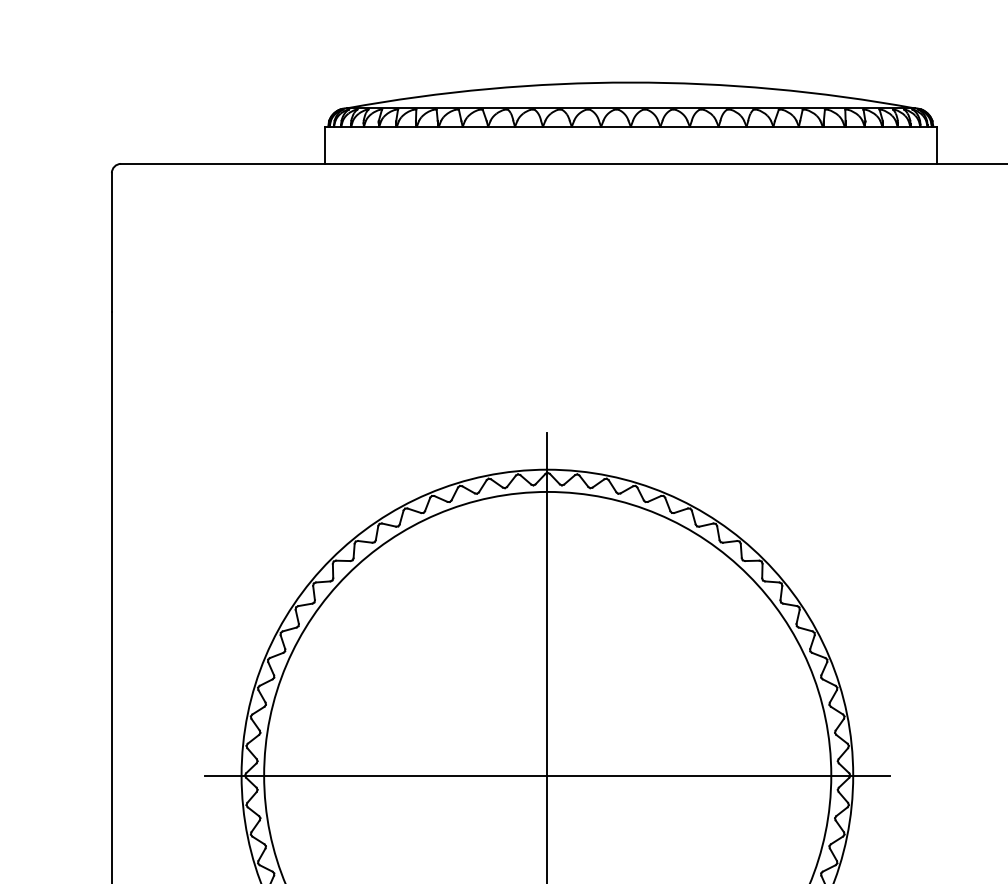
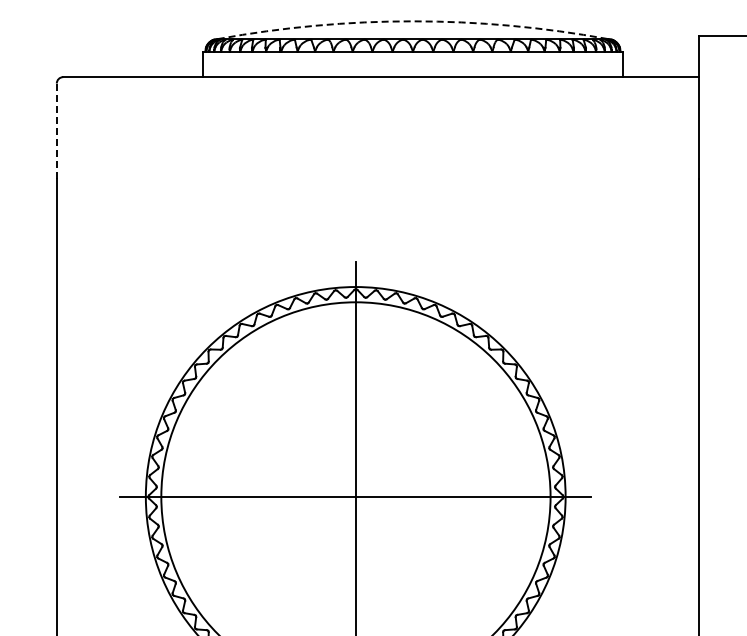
arc: (630, 82) -> (412, 21), solid -> dashed
line: (111, 243) -> (56, 131), solid -> dashed

